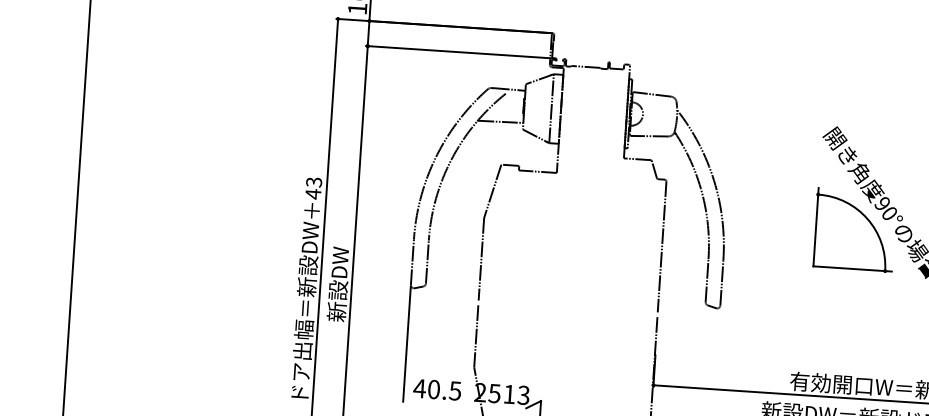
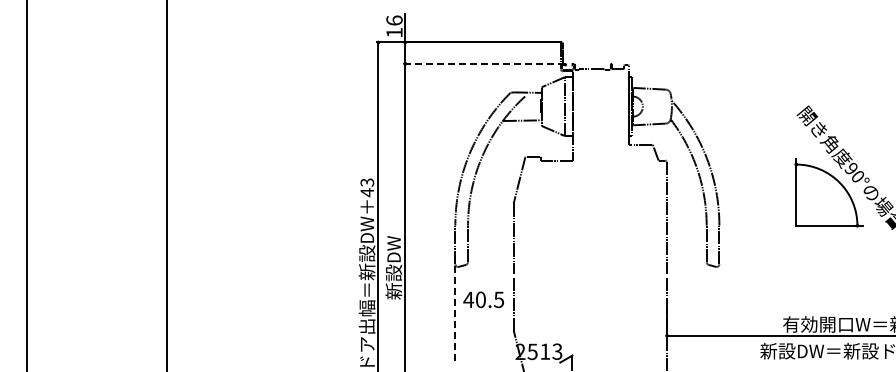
line: (460, 51) -> (484, 63), solid -> dashed
line: (407, 344) -> (455, 315), solid -> dashed
text: (437, 389) -> (483, 299), moved

